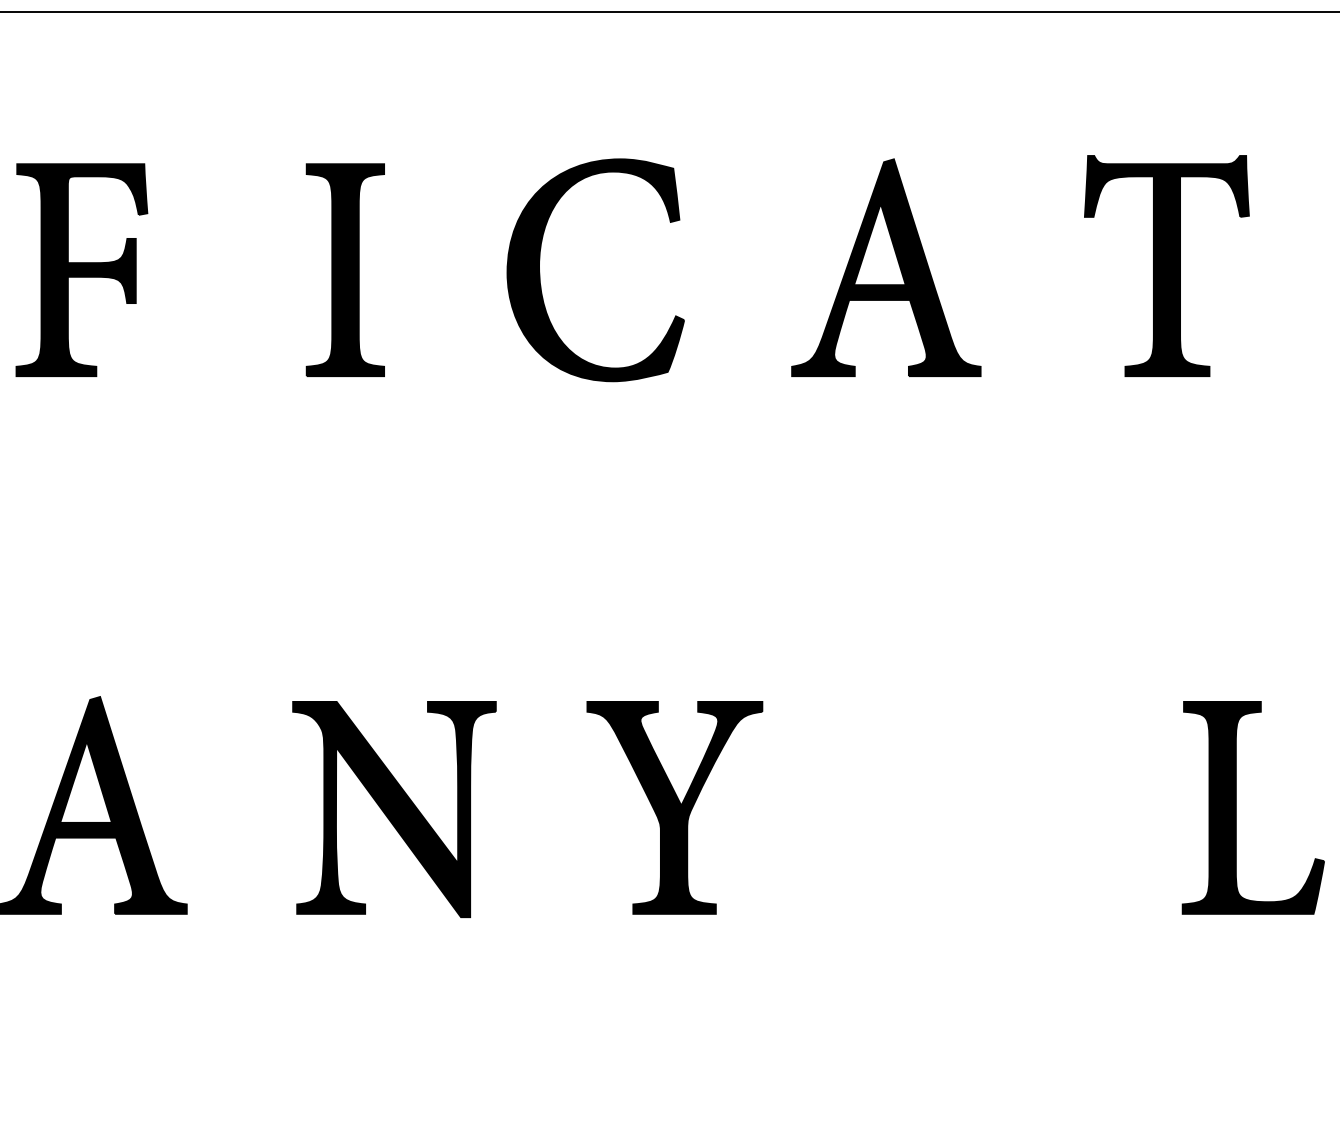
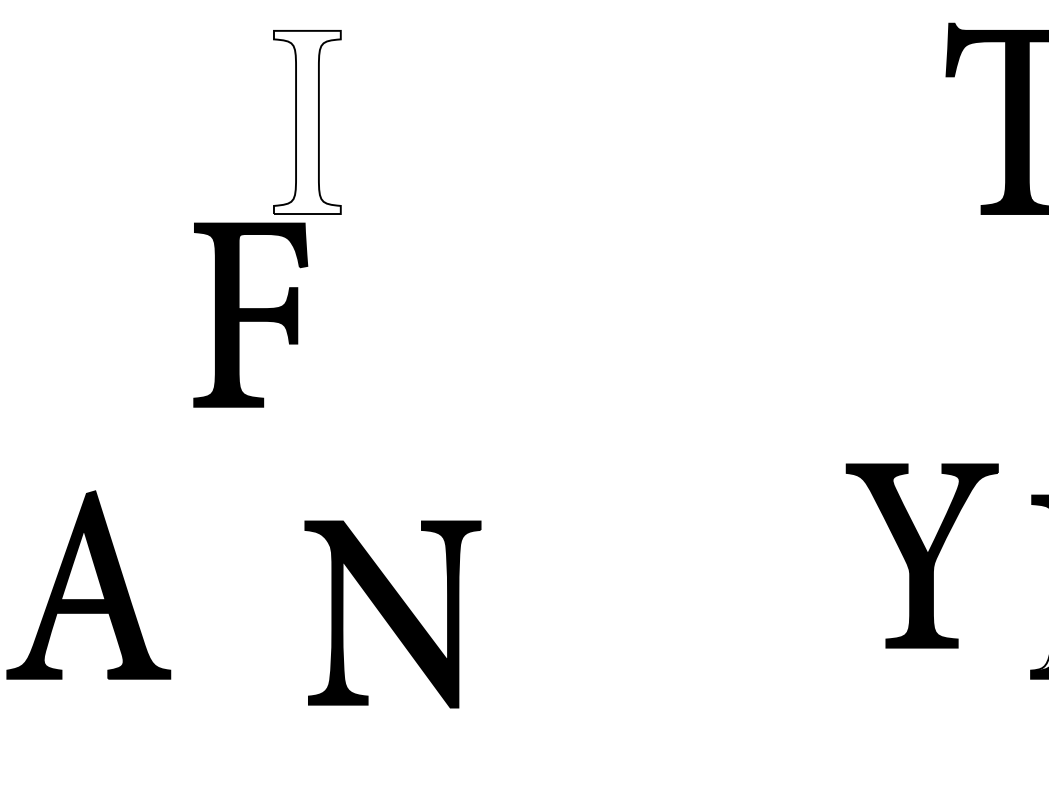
part: (886, 267) -> (775, 120), removed
part: (81, 269) -> (250, 314), moved
fill: (345, 270) -> (307, 122), removed
part: (540, 272) -> (475, 124), removed
part: (674, 807) -> (921, 555), moved
part: (394, 809) -> (393, 614), moved

